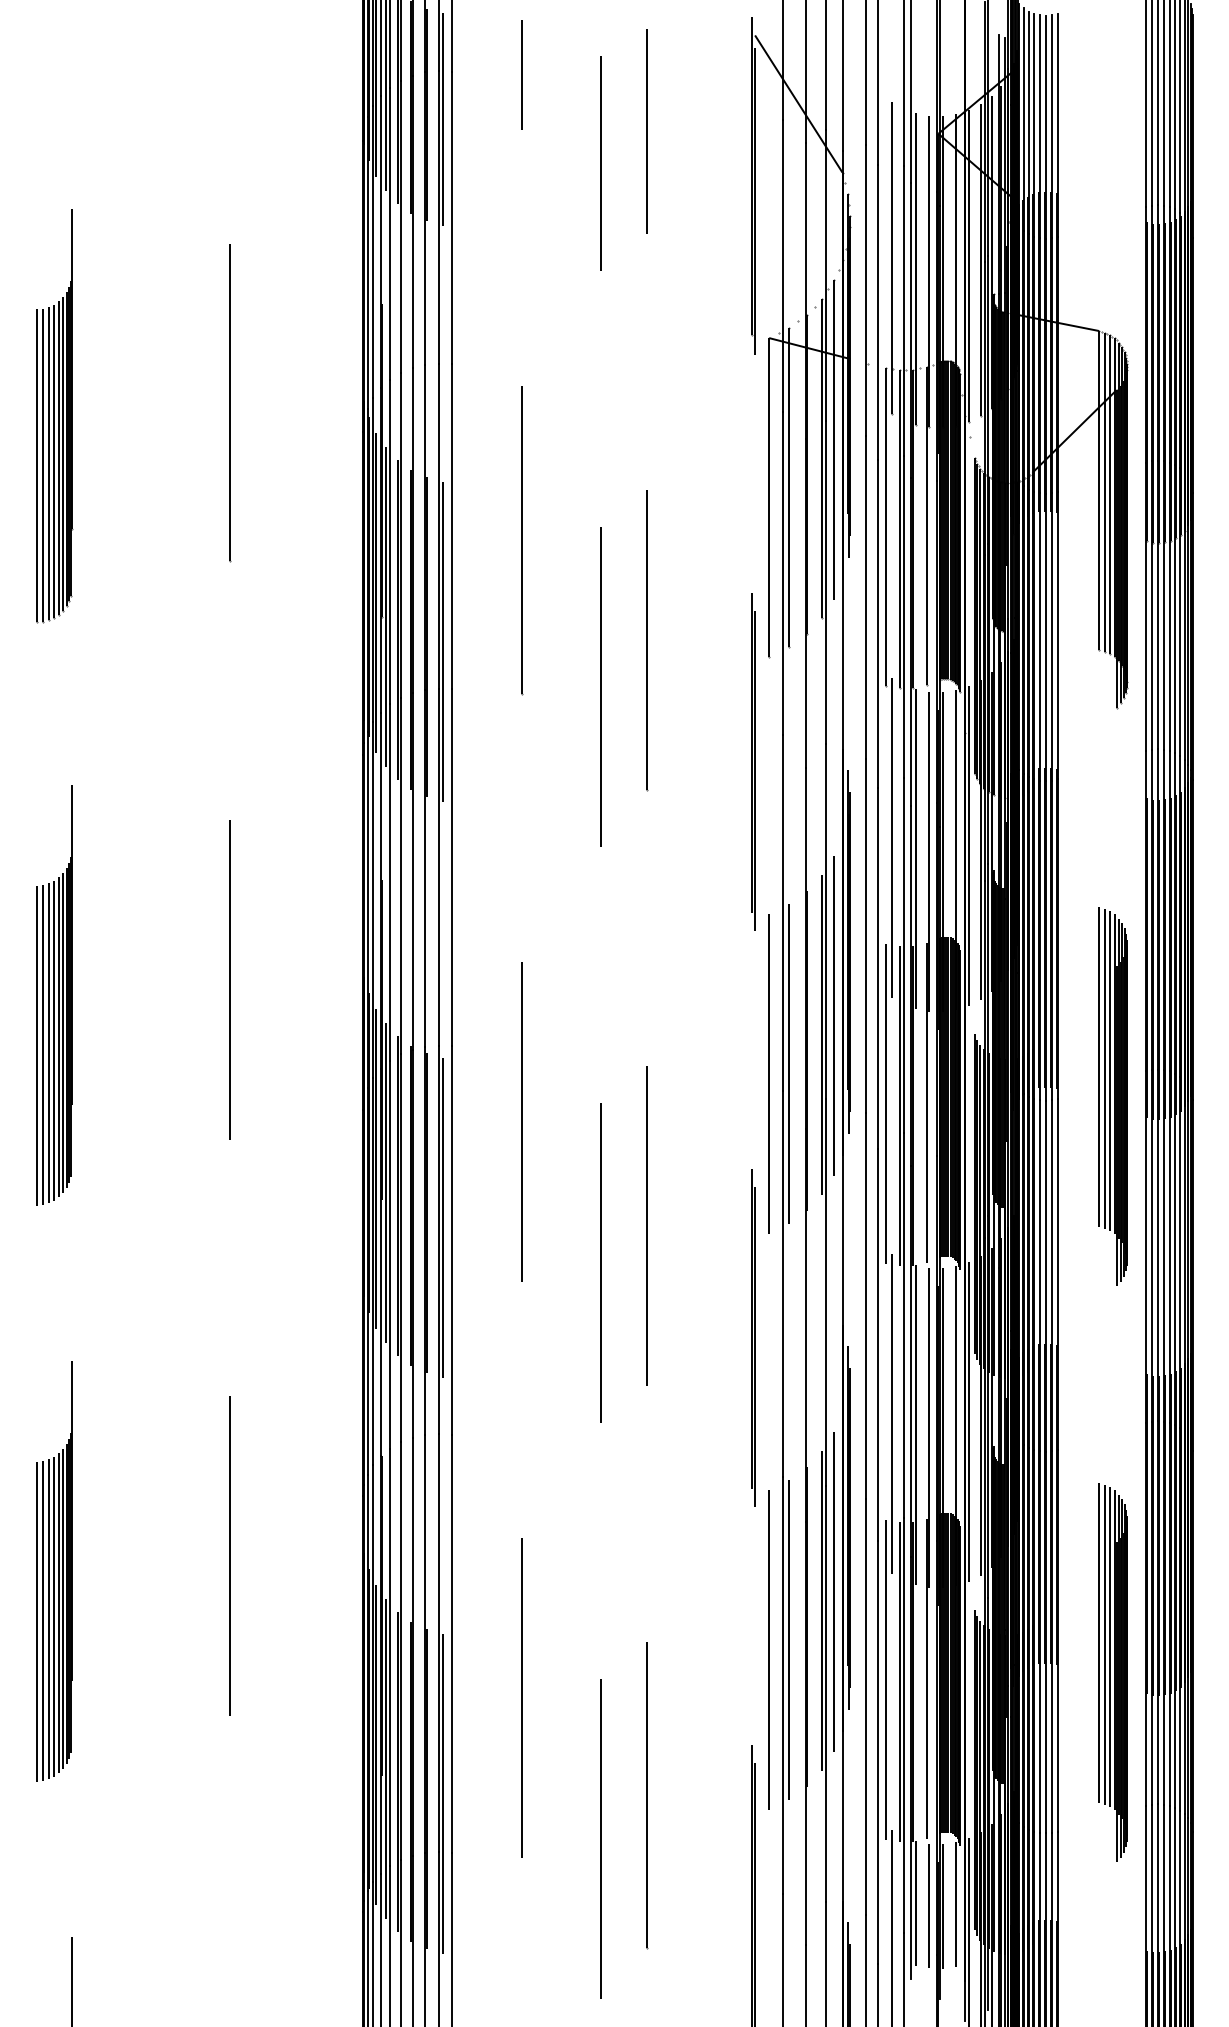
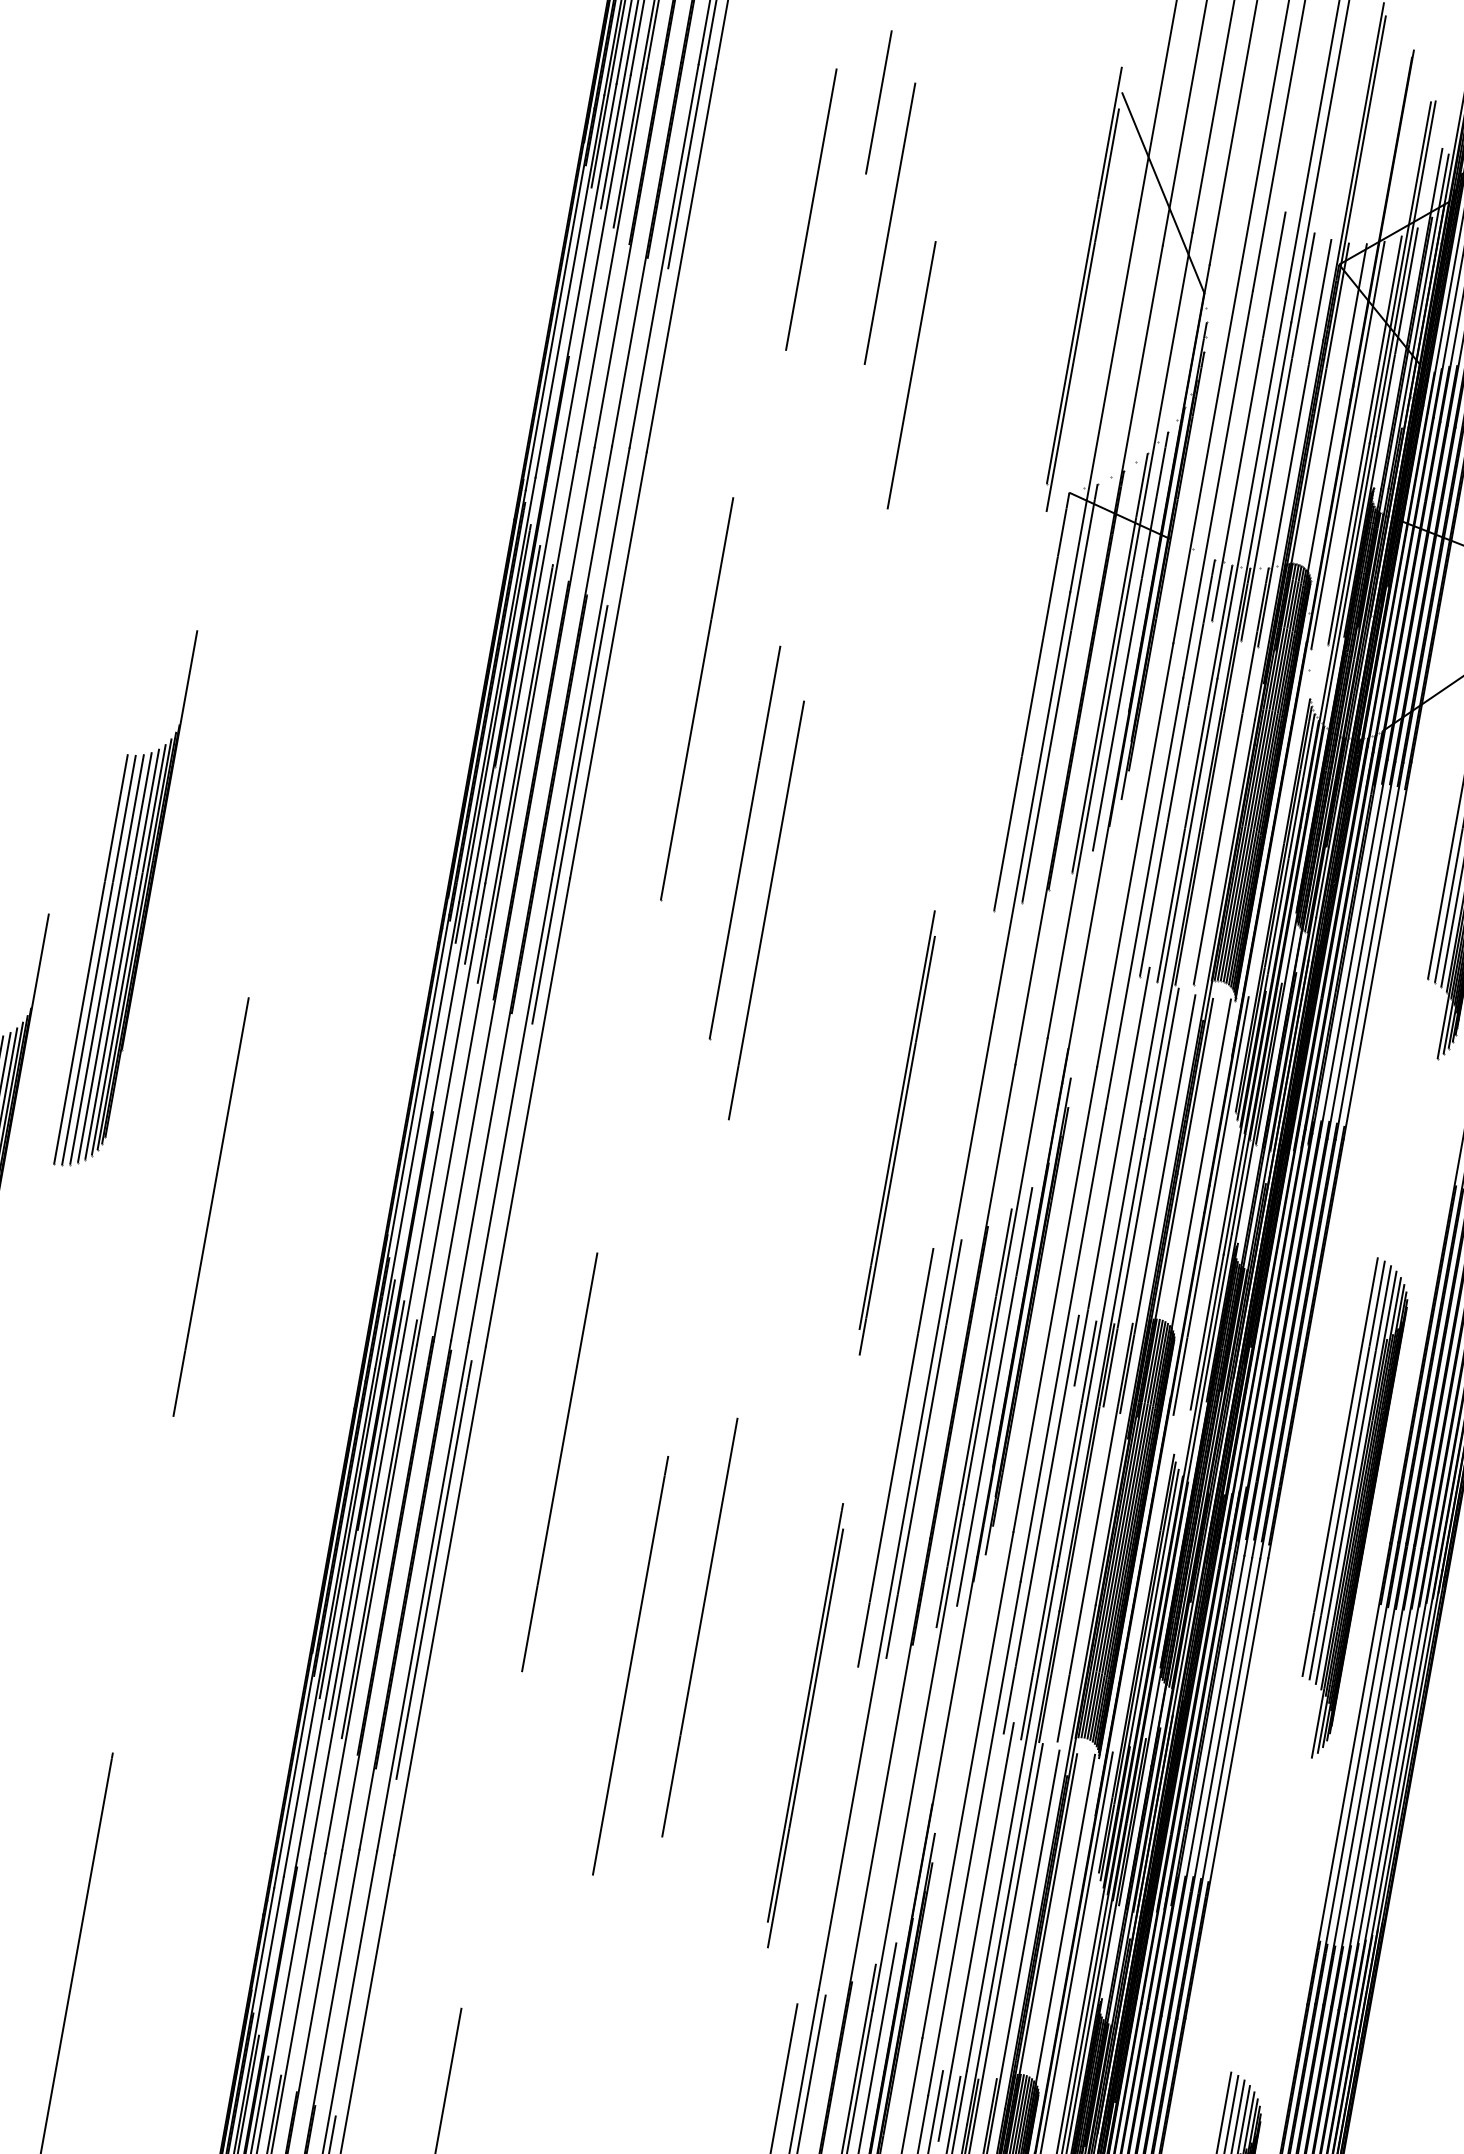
line: (521, 74) -> (878, 101), moved
line: (646, 131) -> (910, 375), moved
line: (540, 163) -> (810, 209), added
line: (230, 403) -> (347, 451), removed
part: (54, 416) -> (125, 898), moved
line: (647, 640) -> (745, 843), moved
line: (752, 761) -> (896, 1132), moved
part: (1112, 1096) -> (1350, 1509), moved
line: (752, 1337) -> (804, 1724), moved

